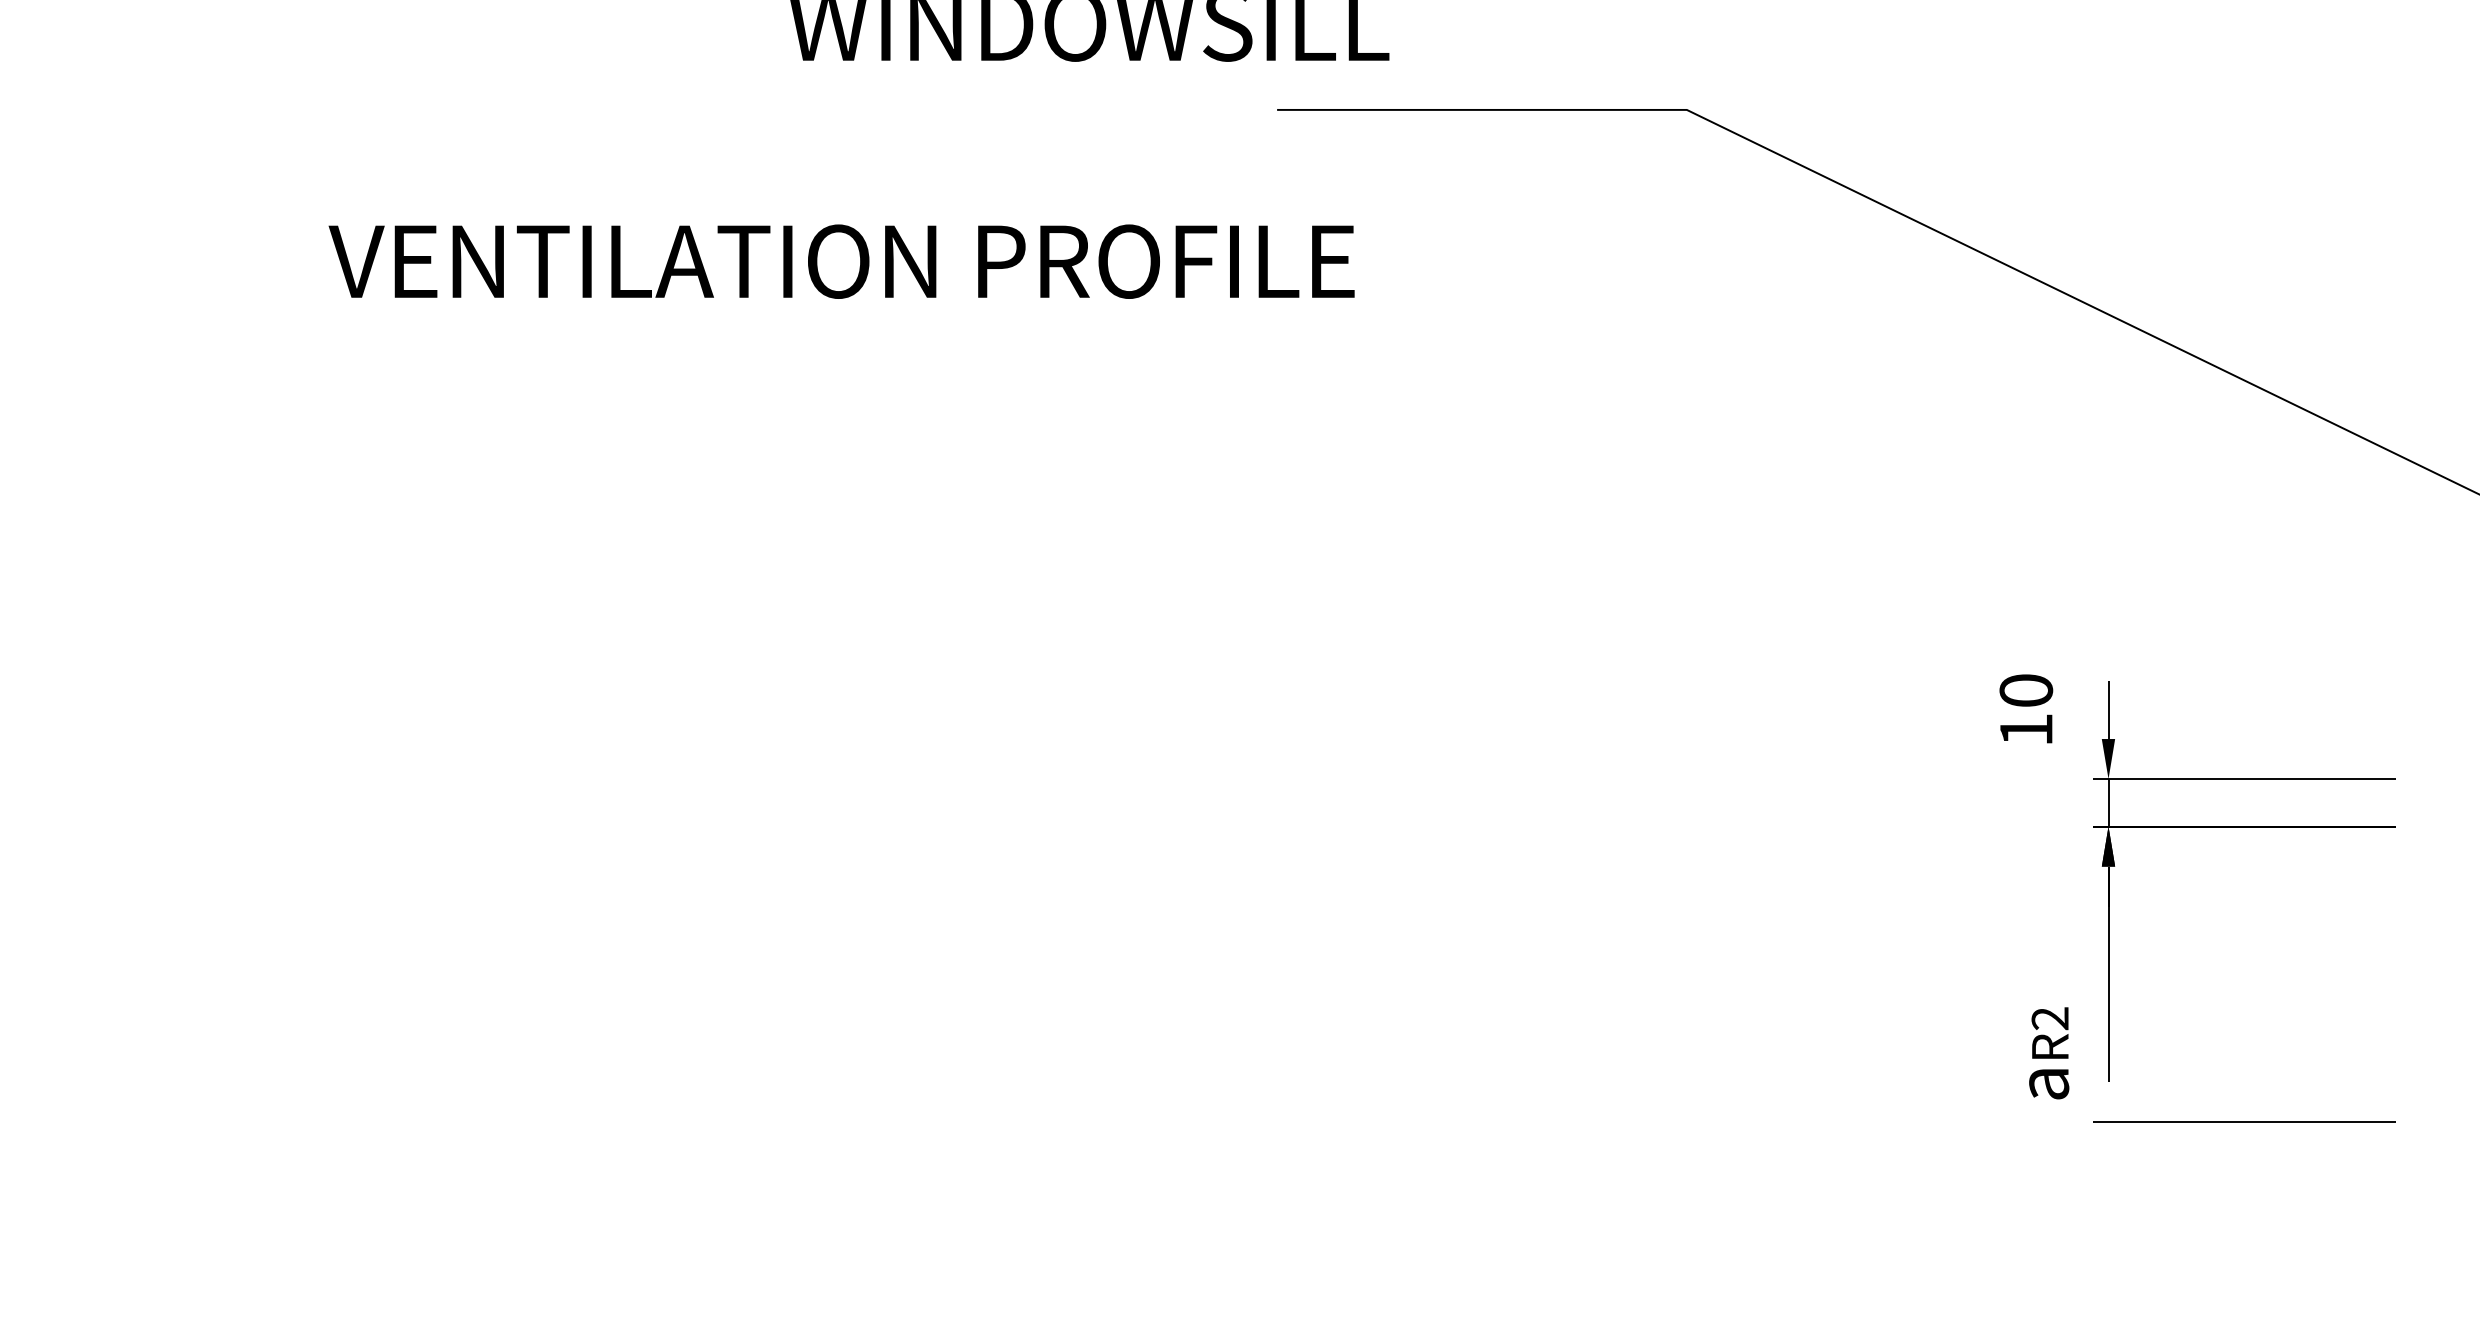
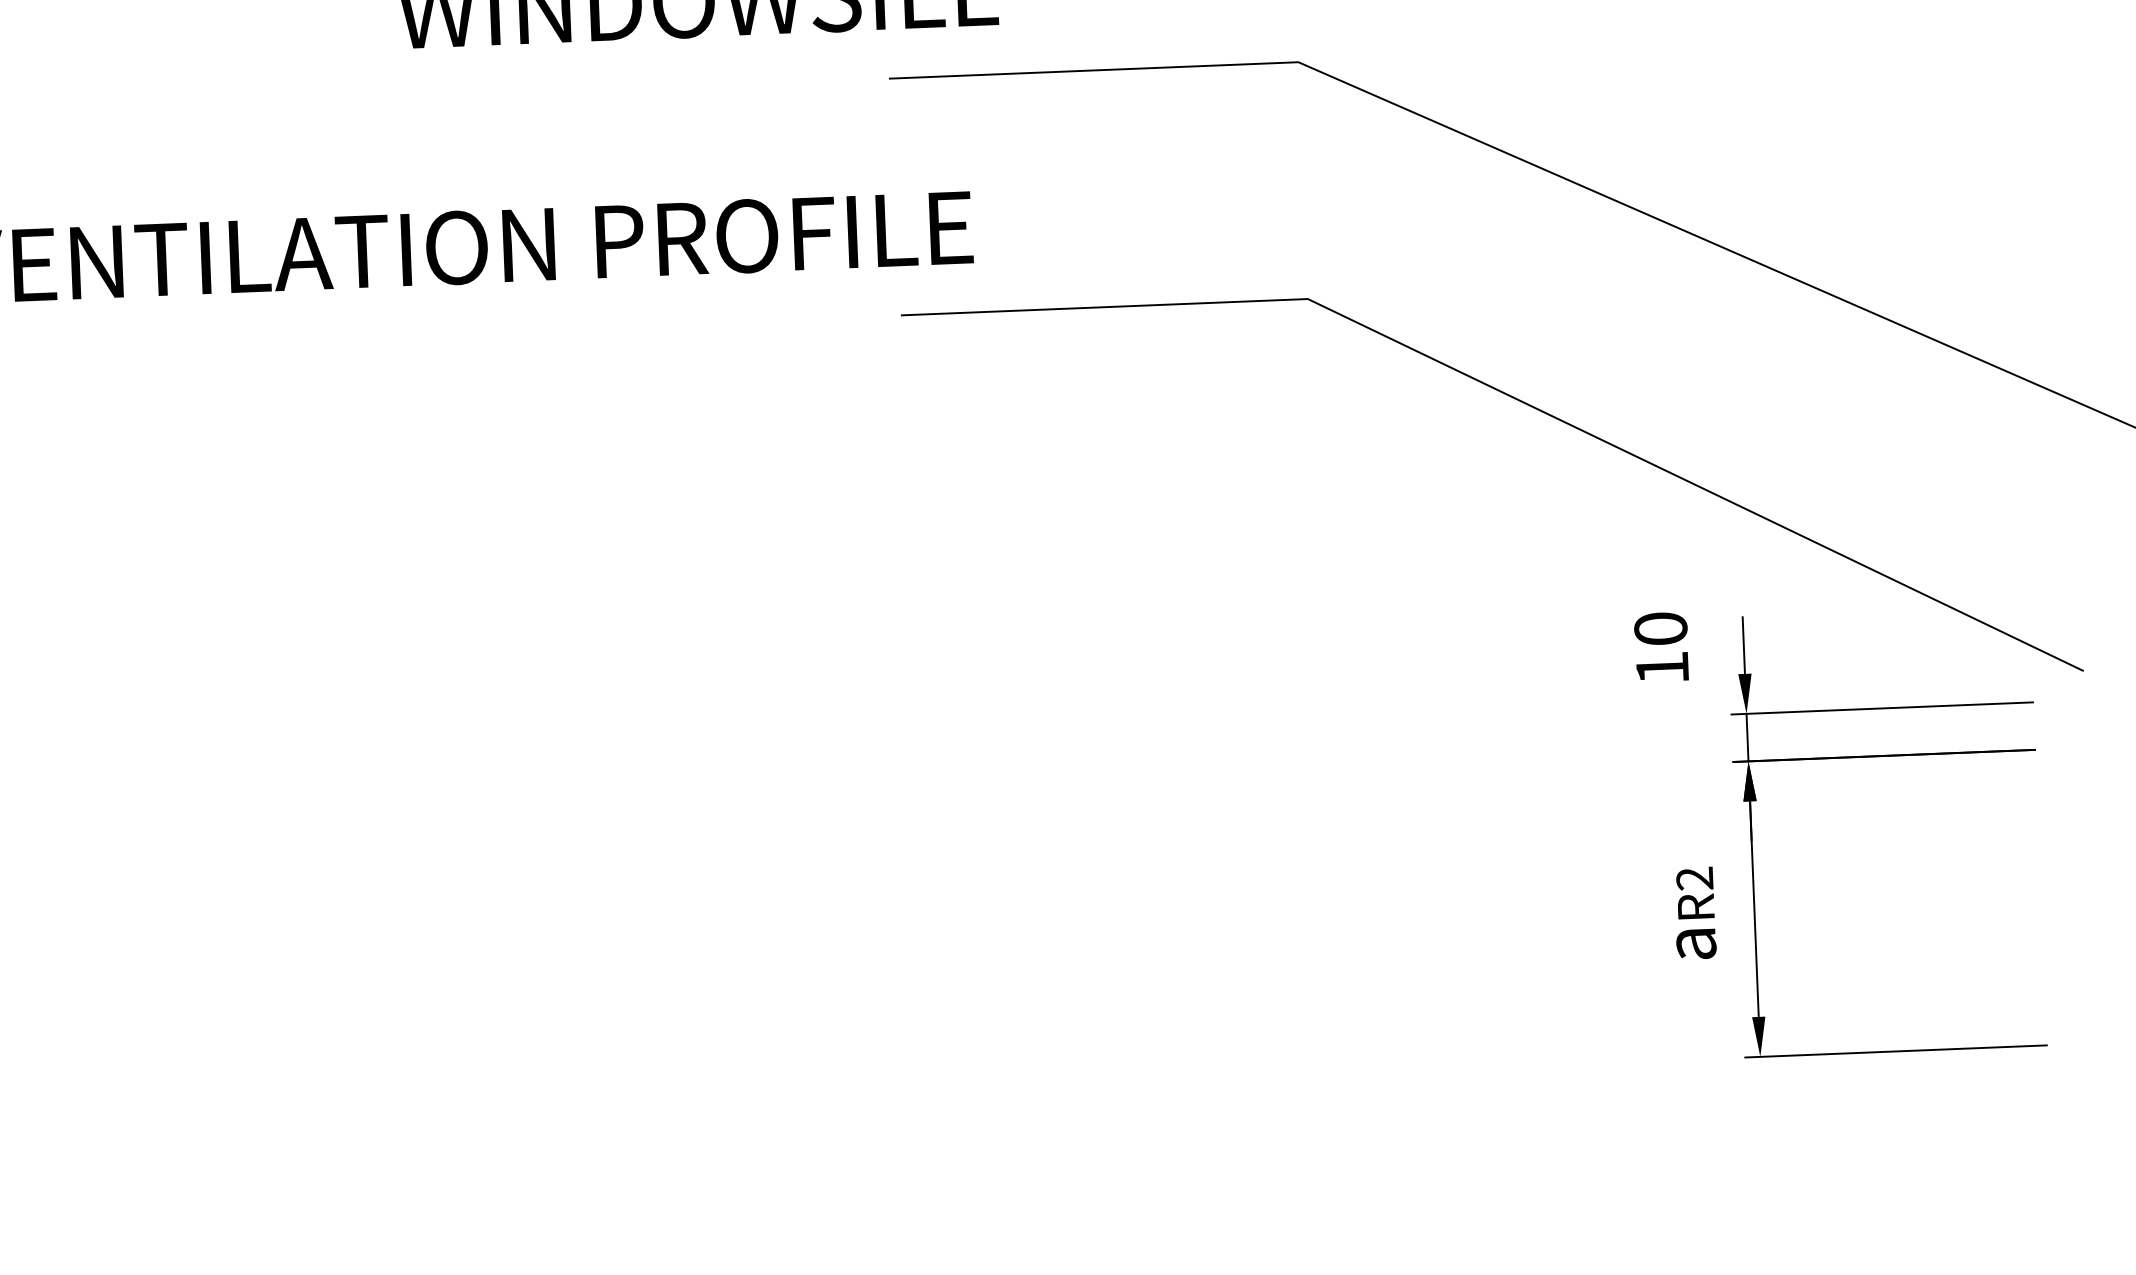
line: (1913, 468) -> (1539, 411), added
text: (2049, 1053) -> (1695, 913), moved
fill: (2108, 1102) -> (1759, 1037), added

